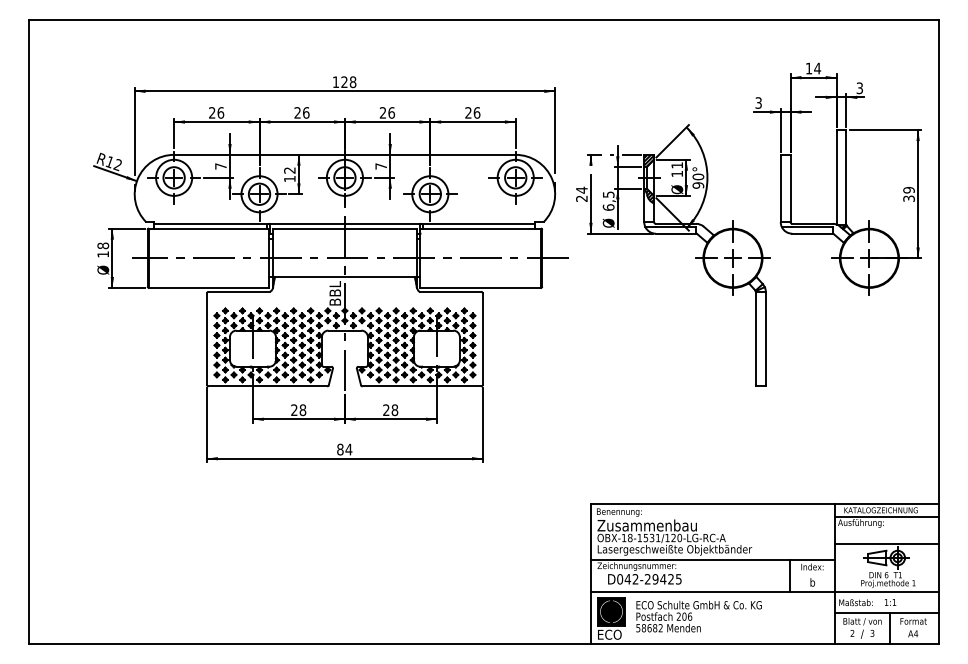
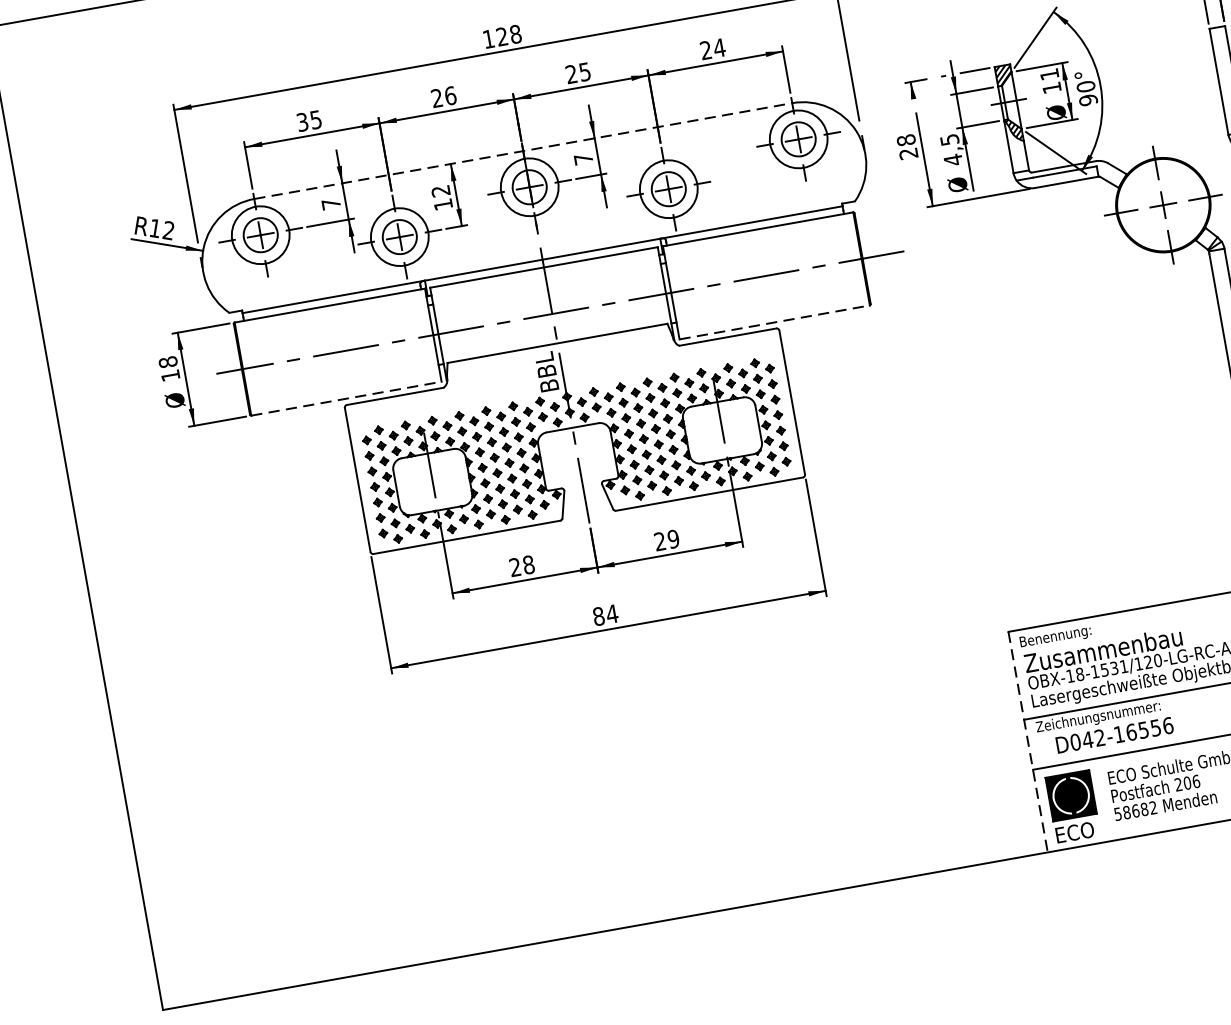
text: (216, 112) -> (309, 120), 26 -> 35
text: (391, 112) -> (584, 71), 26 -> 25
text: (476, 112) -> (718, 47), 26 -> 24
line: (344, 154) -> (522, 150), solid -> dashed
text: (581, 189) -> (905, 139), 24 -> 28
text: (608, 207) -> (953, 160), 6,5 -> 4,5
line: (209, 287) -> (347, 397), solid -> dashed
line: (481, 287) -> (775, 321), solid -> dashed
text: (394, 410) -> (673, 539), 28 -> 29
line: (590, 574) -> (1027, 743), solid -> dashed
text: (662, 579) -> (1142, 730), D042-29425 -> D042-16556

